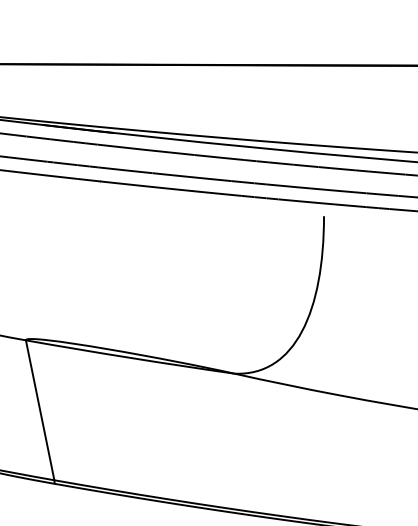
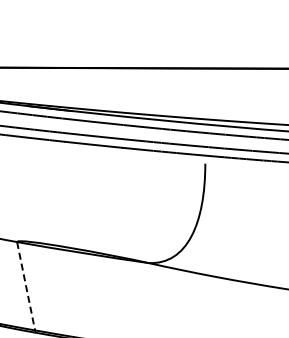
line: (40, 410) -> (26, 286), solid -> dashed

